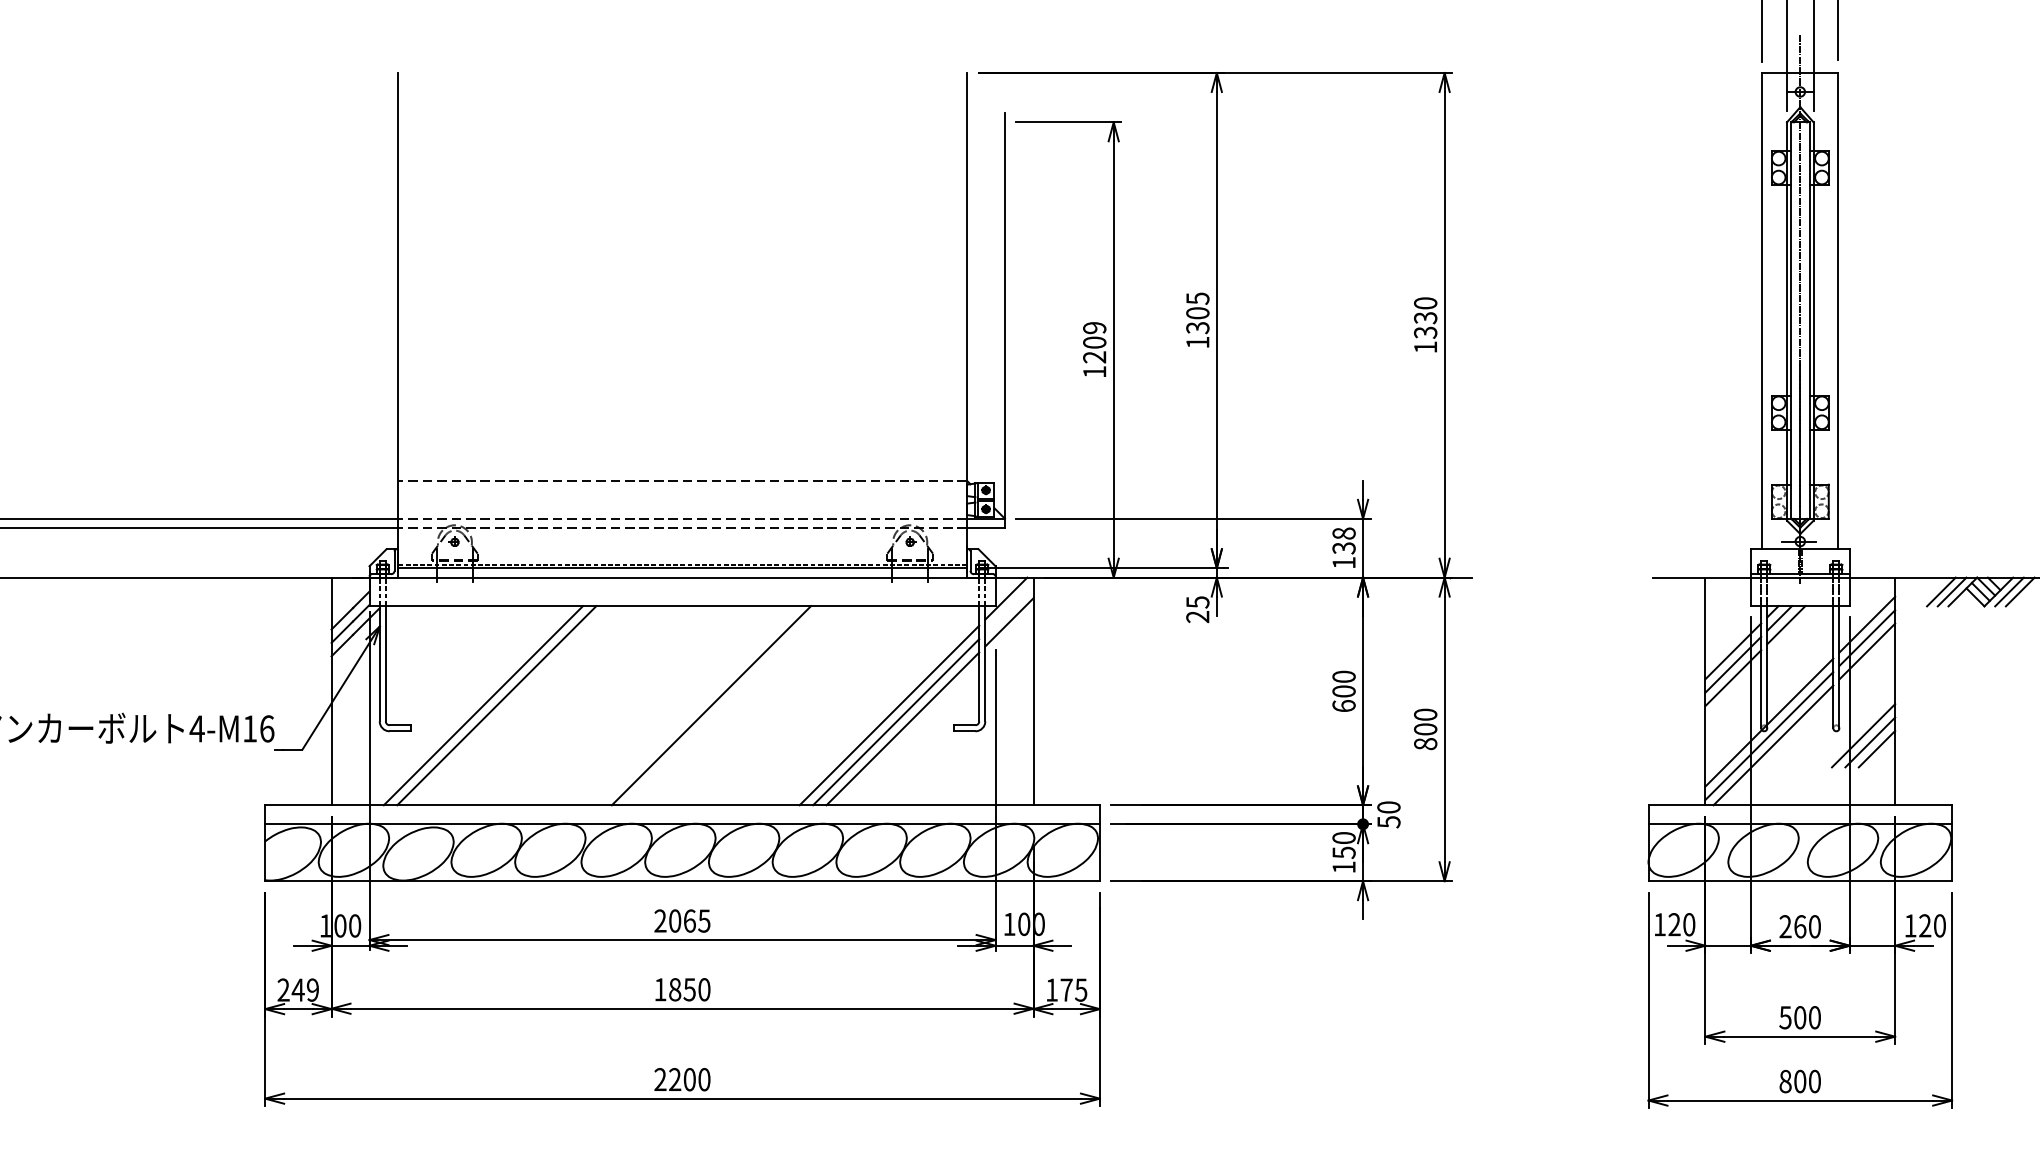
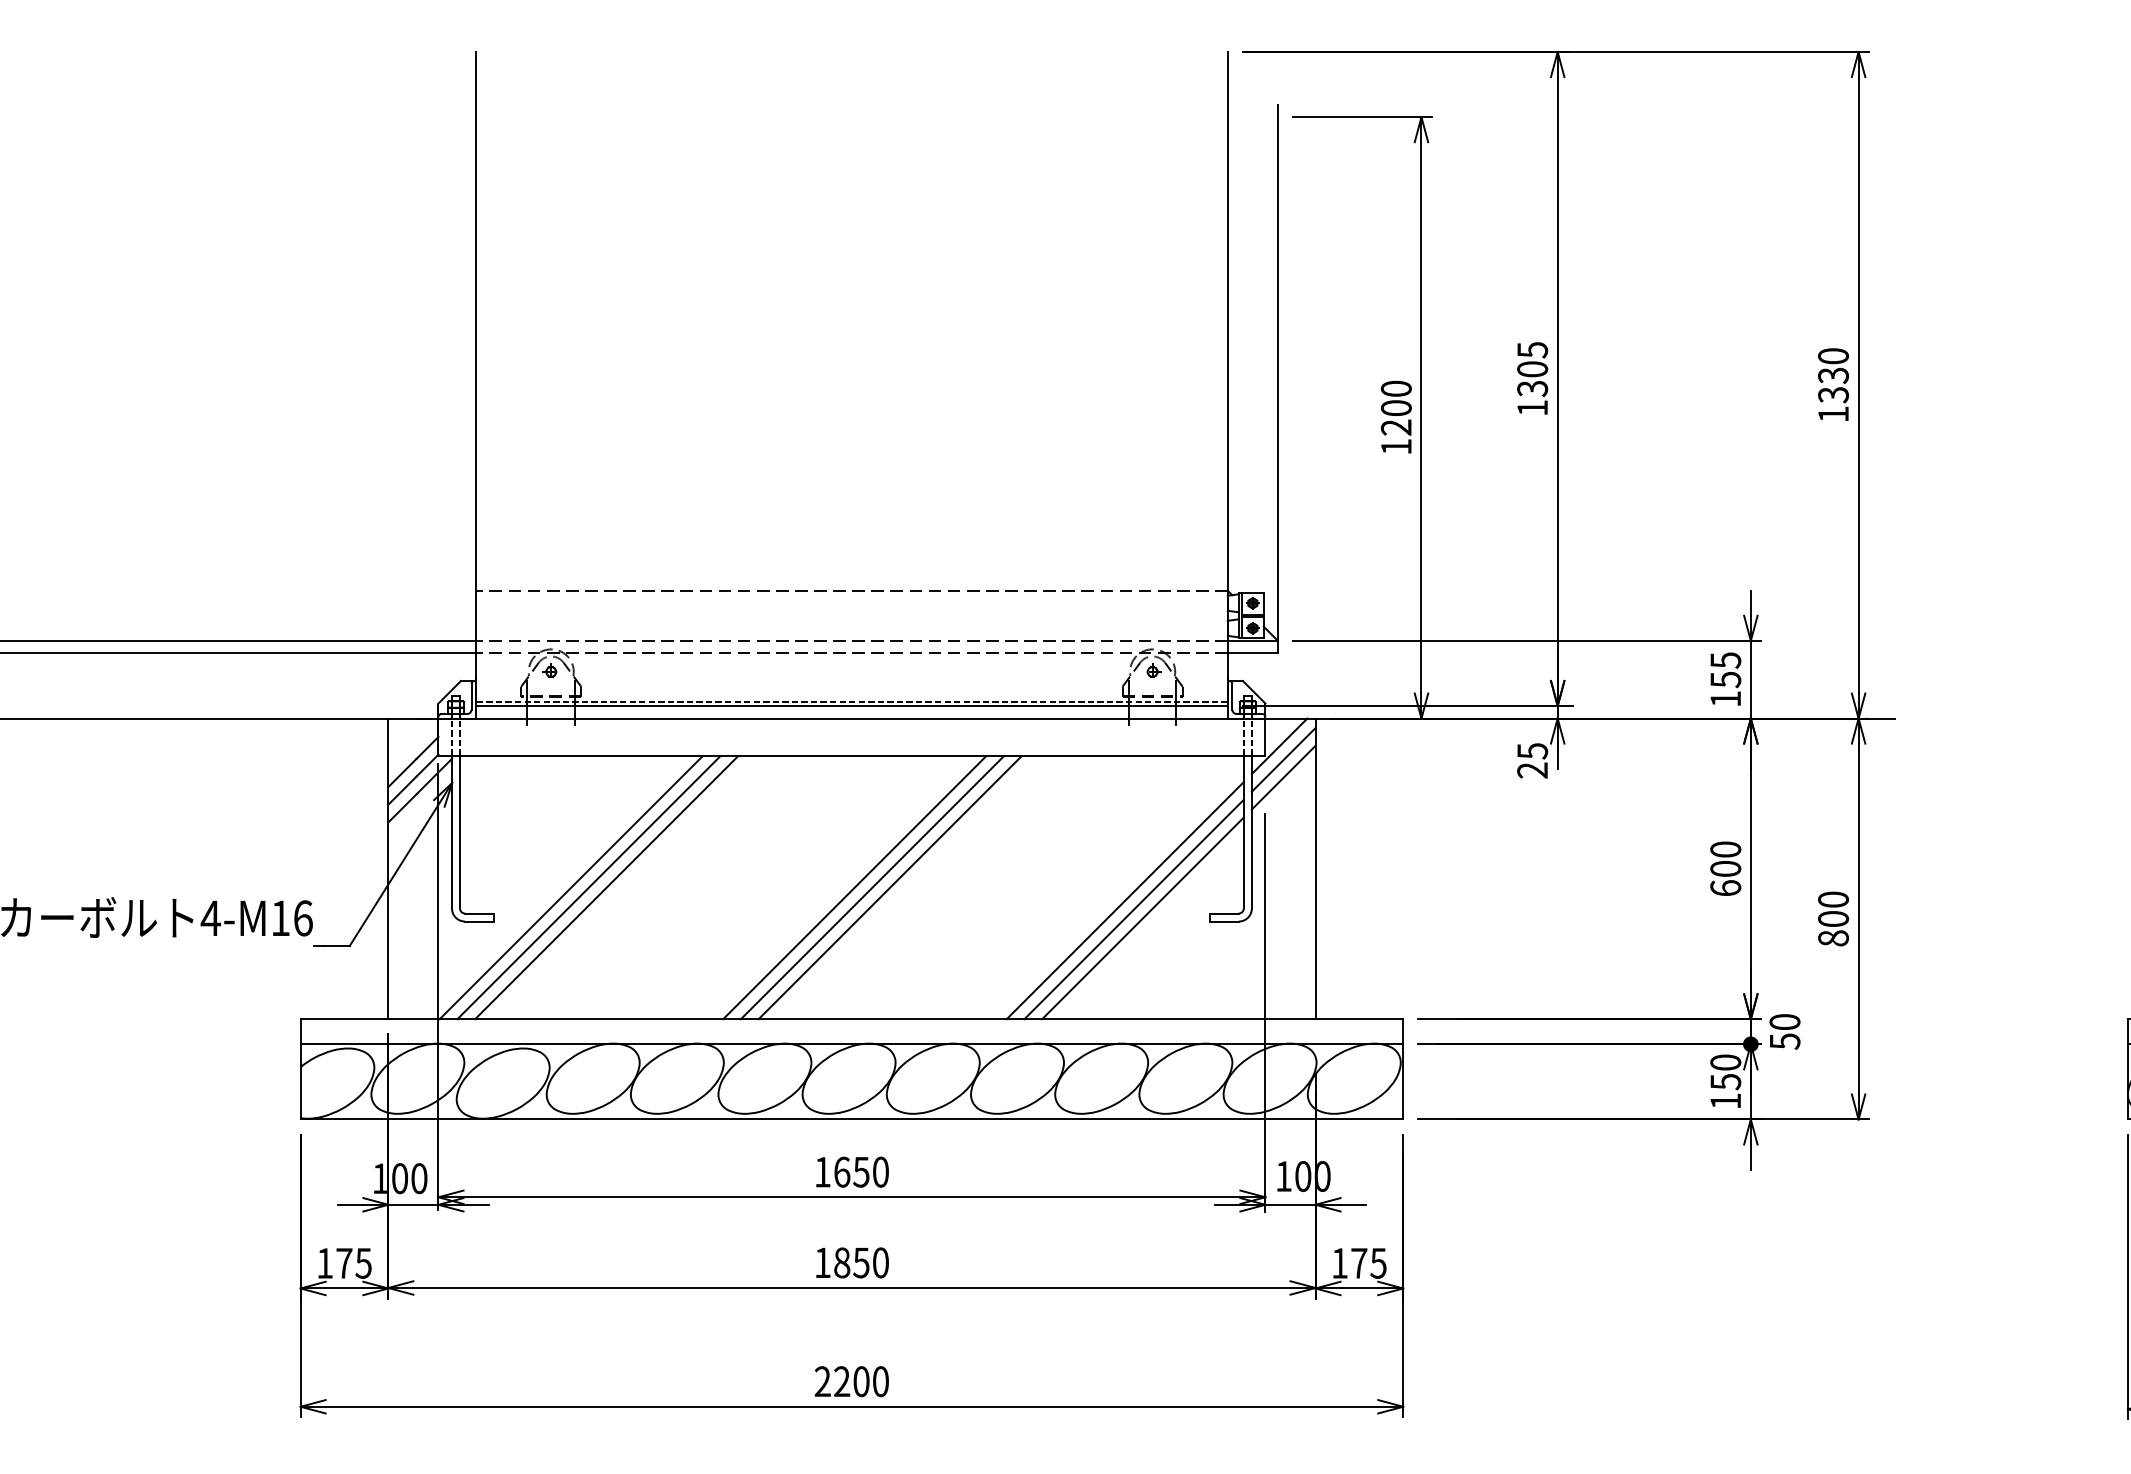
text: (1094, 328) -> (1396, 389), 1209 -> 1200
text: (1343, 540) -> (1724, 669), 138 -> 155
line: (1009, 608) -> (1283, 759), added
line: (469, 705) -> (570, 887), added
line: (684, 705) -> (854, 887), added
line: (697, 705) -> (871, 887), added
text: (682, 920) -> (851, 1171), 2065 -> 1650
text: (297, 989) -> (343, 1262), 249 -> 175

